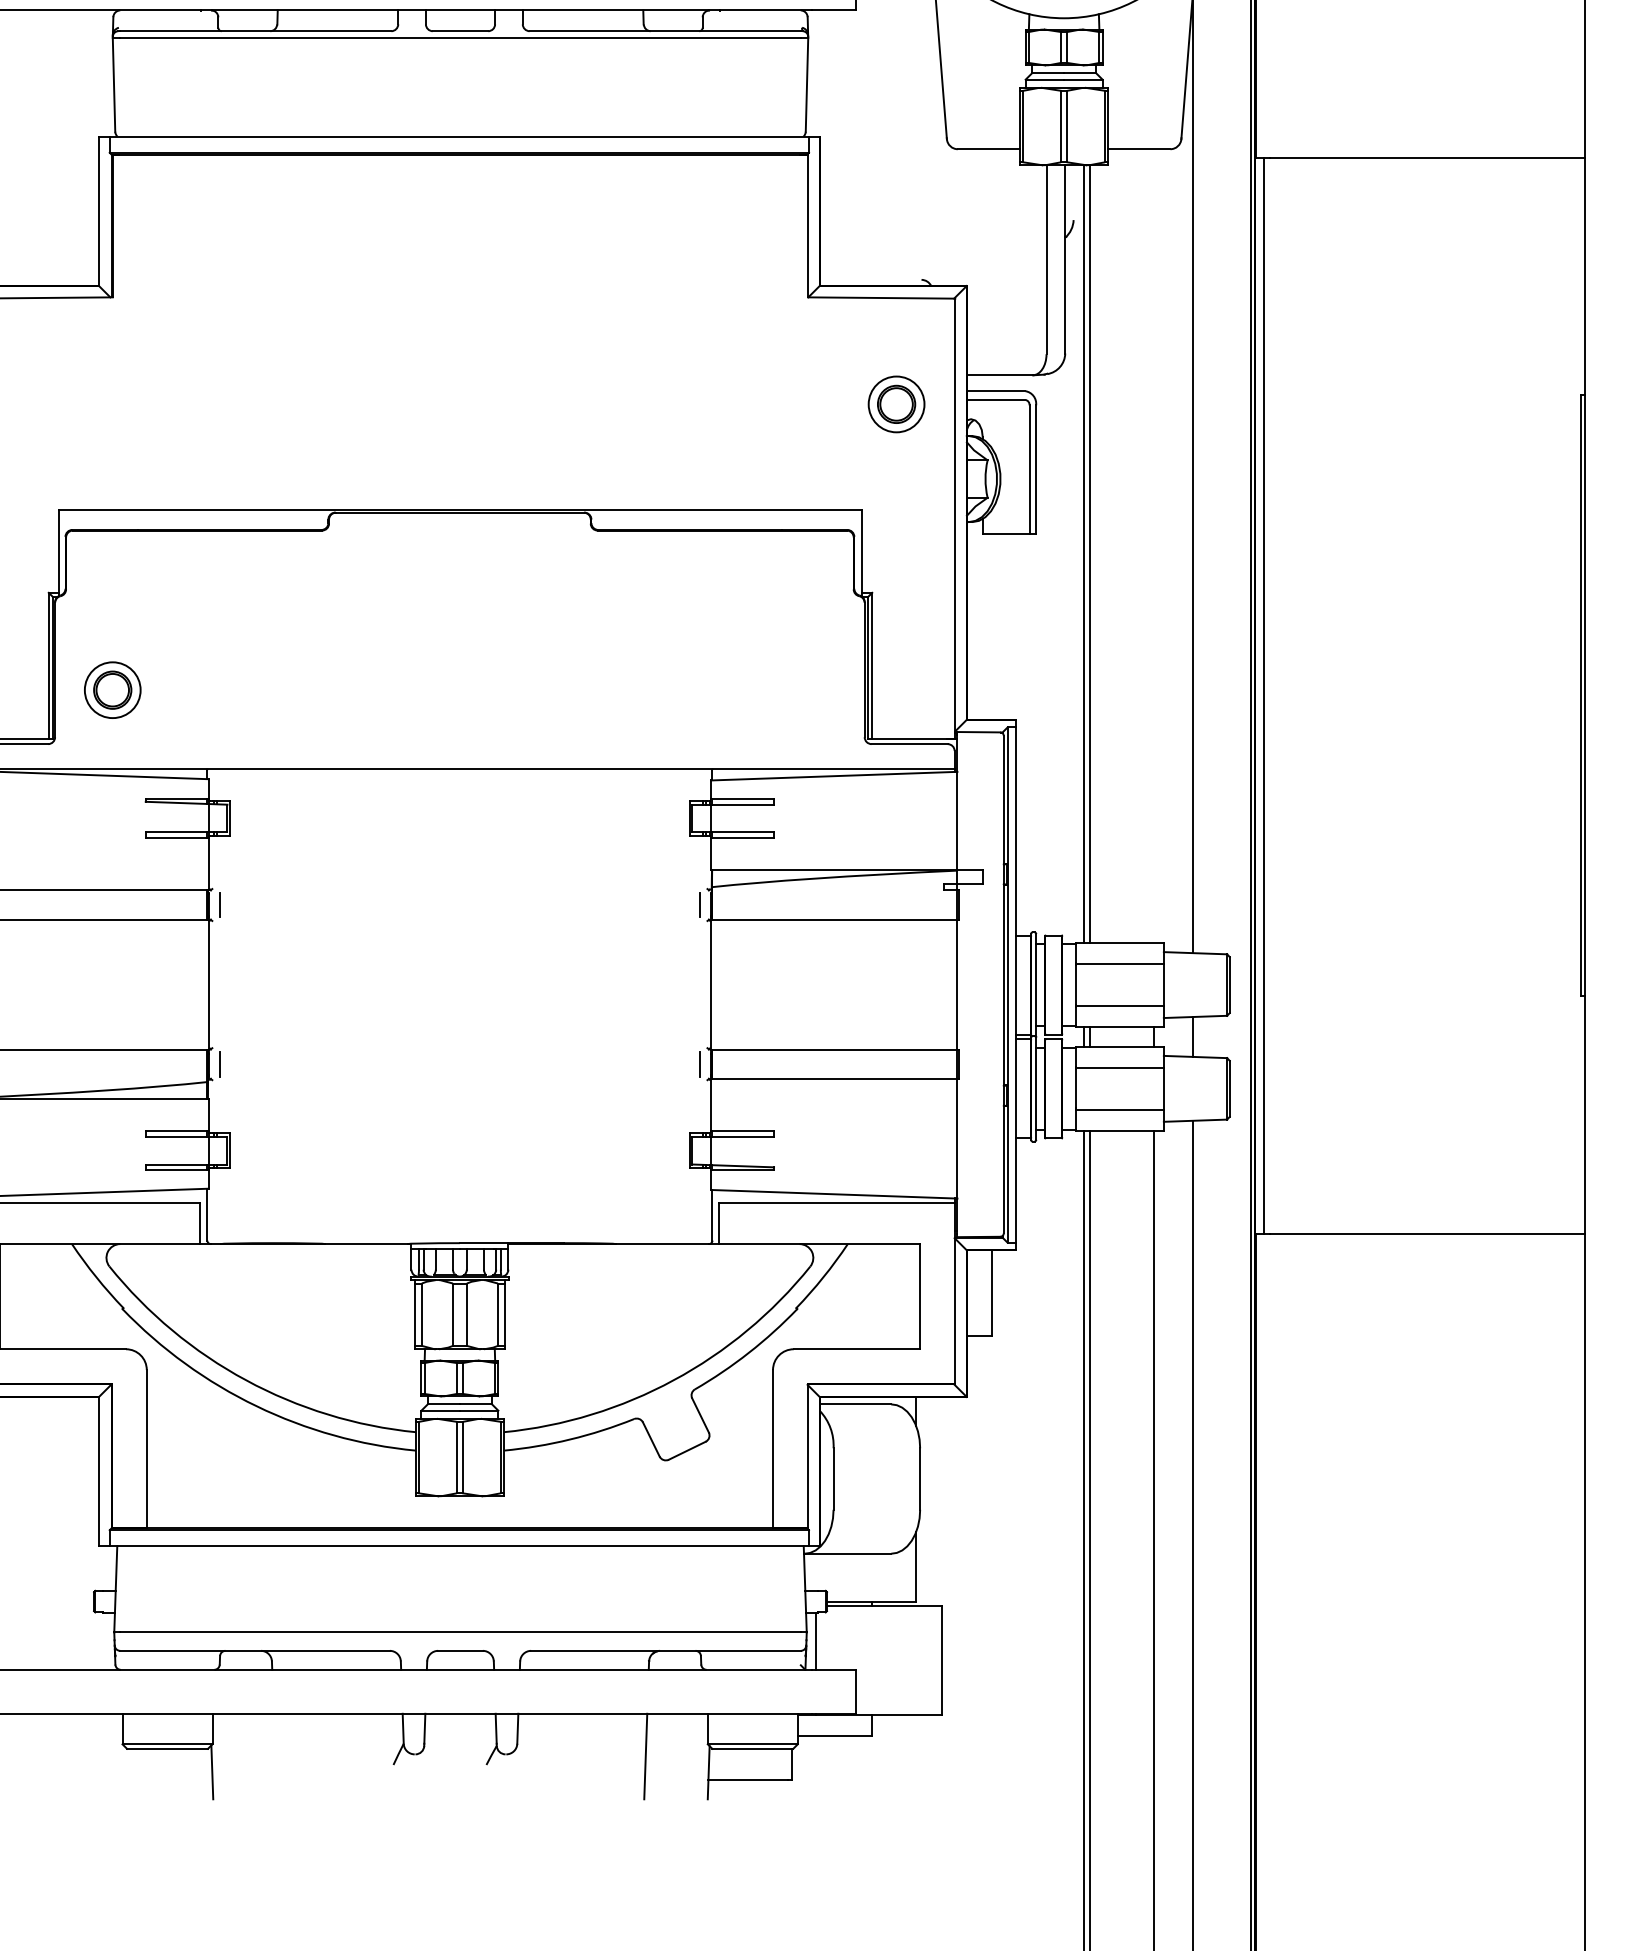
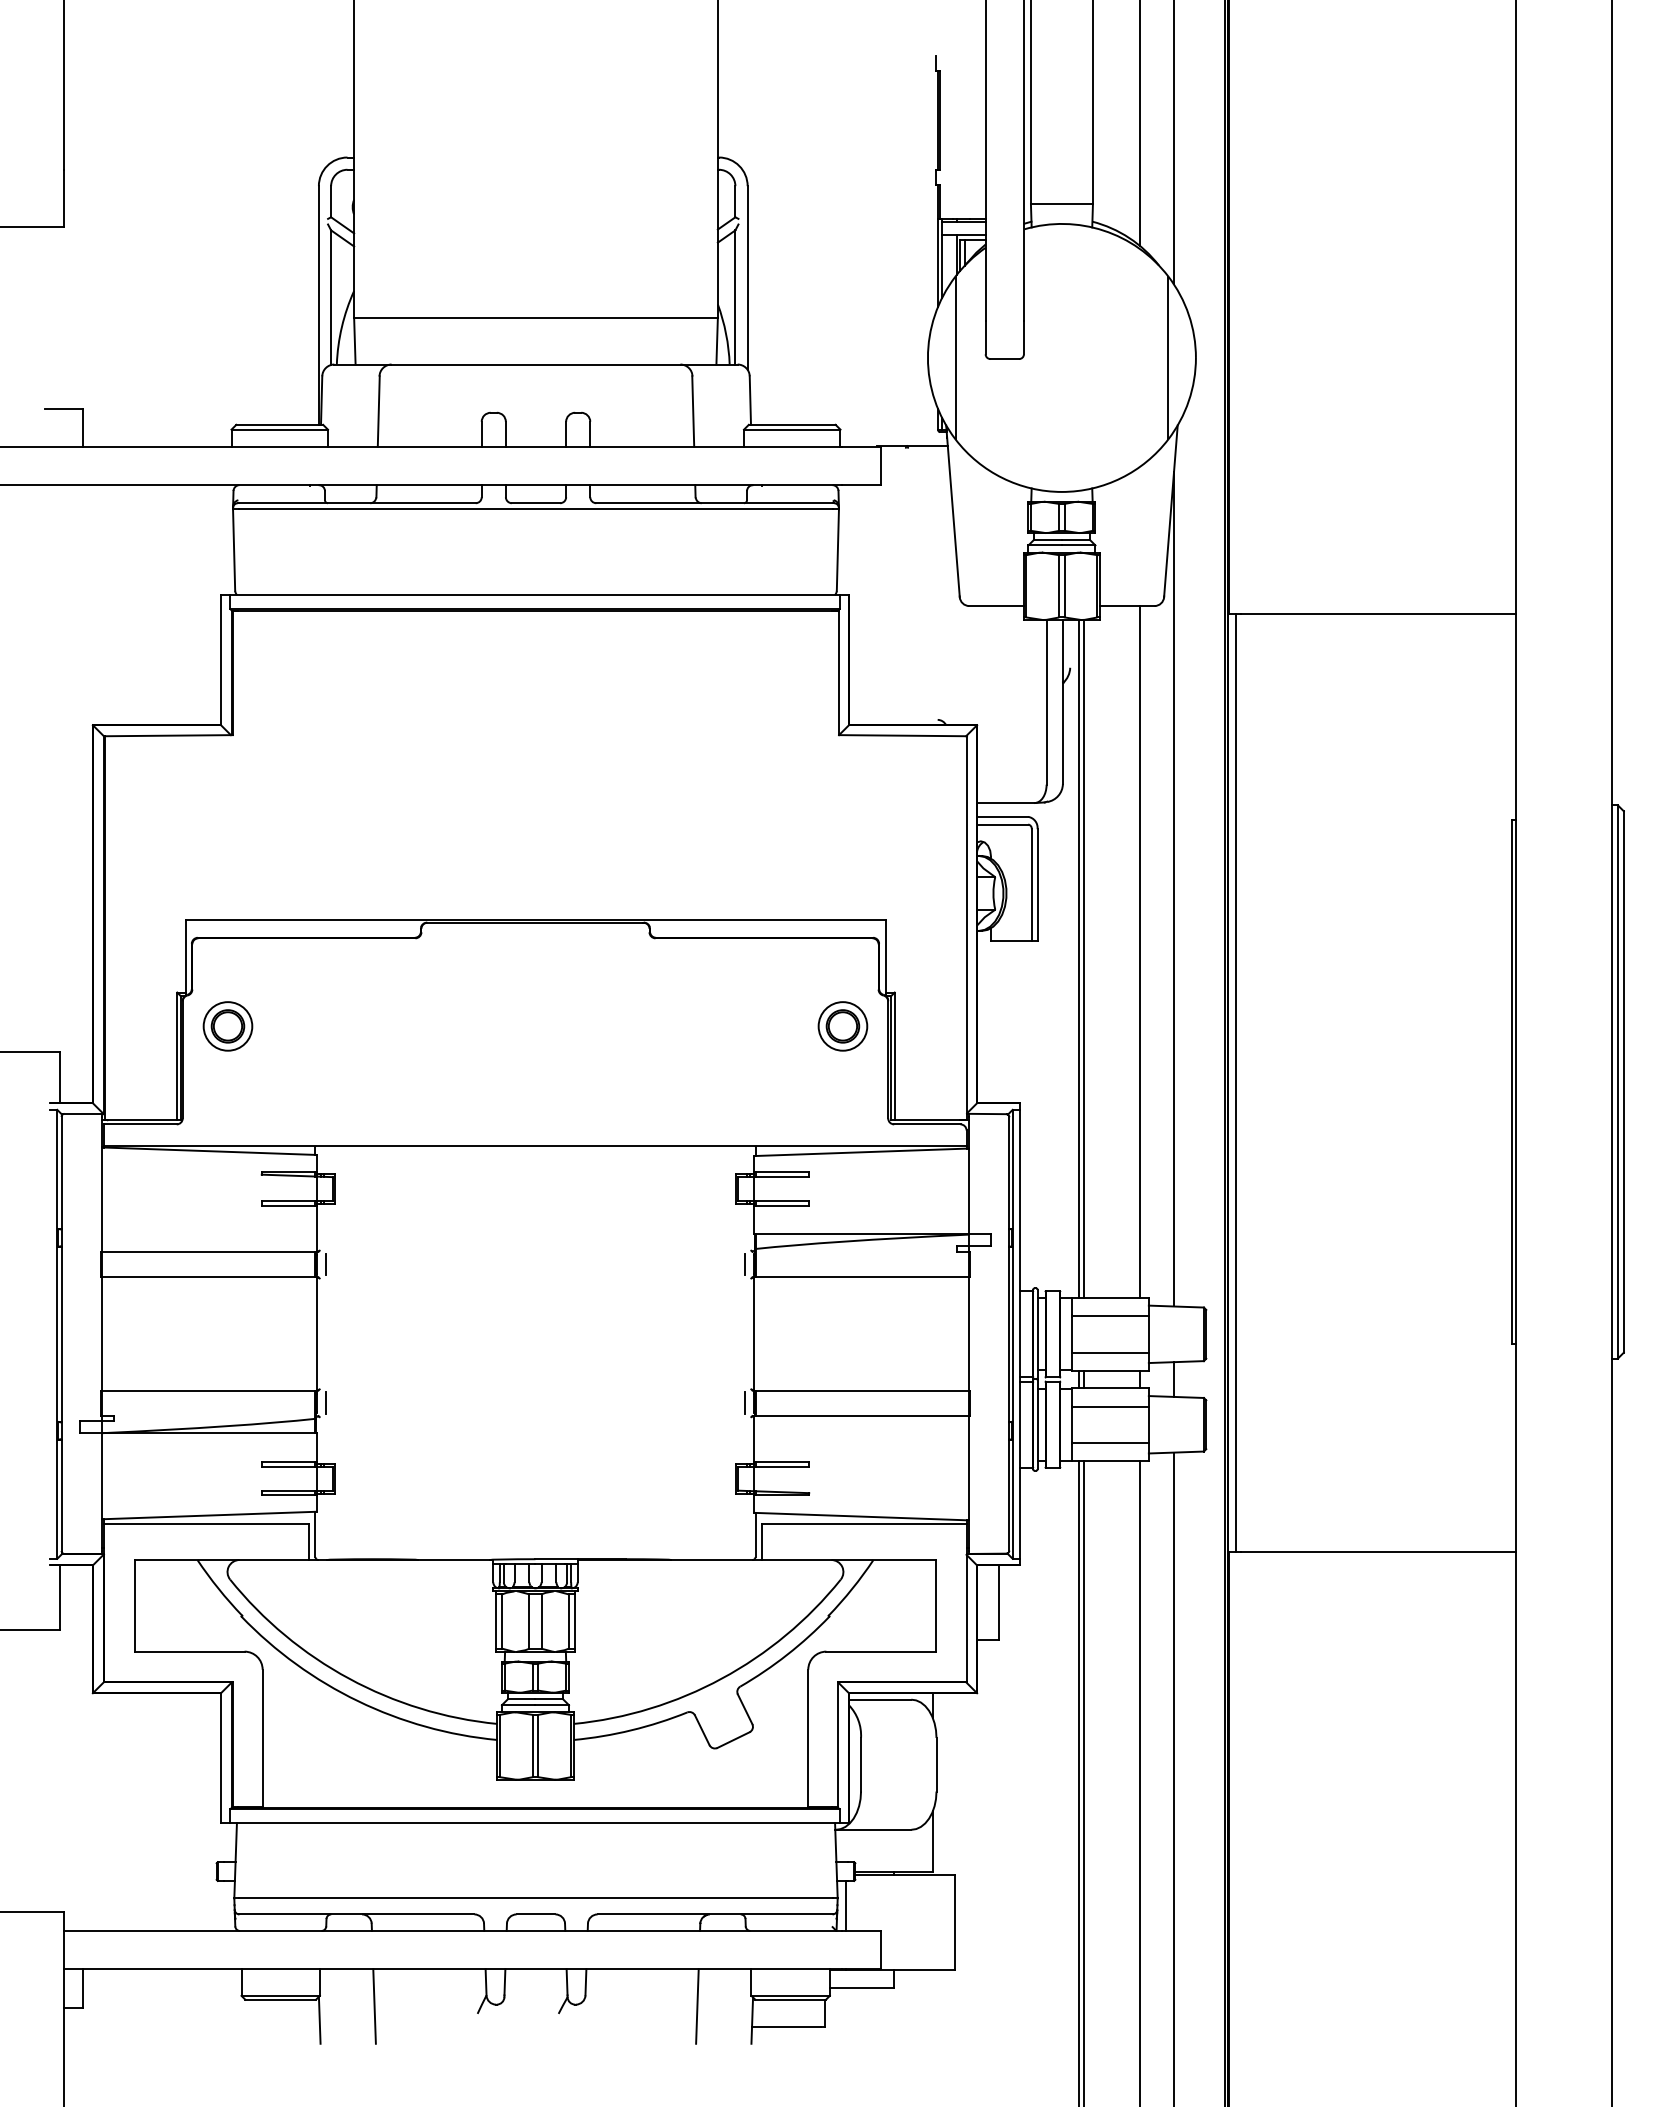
part: (896, 404) -> (842, 1026), moved
line: (1154, 545) -> (1140, 951), added
part: (112, 690) -> (227, 1026), moved
line: (275, 1756) -> (374, 2006), added

